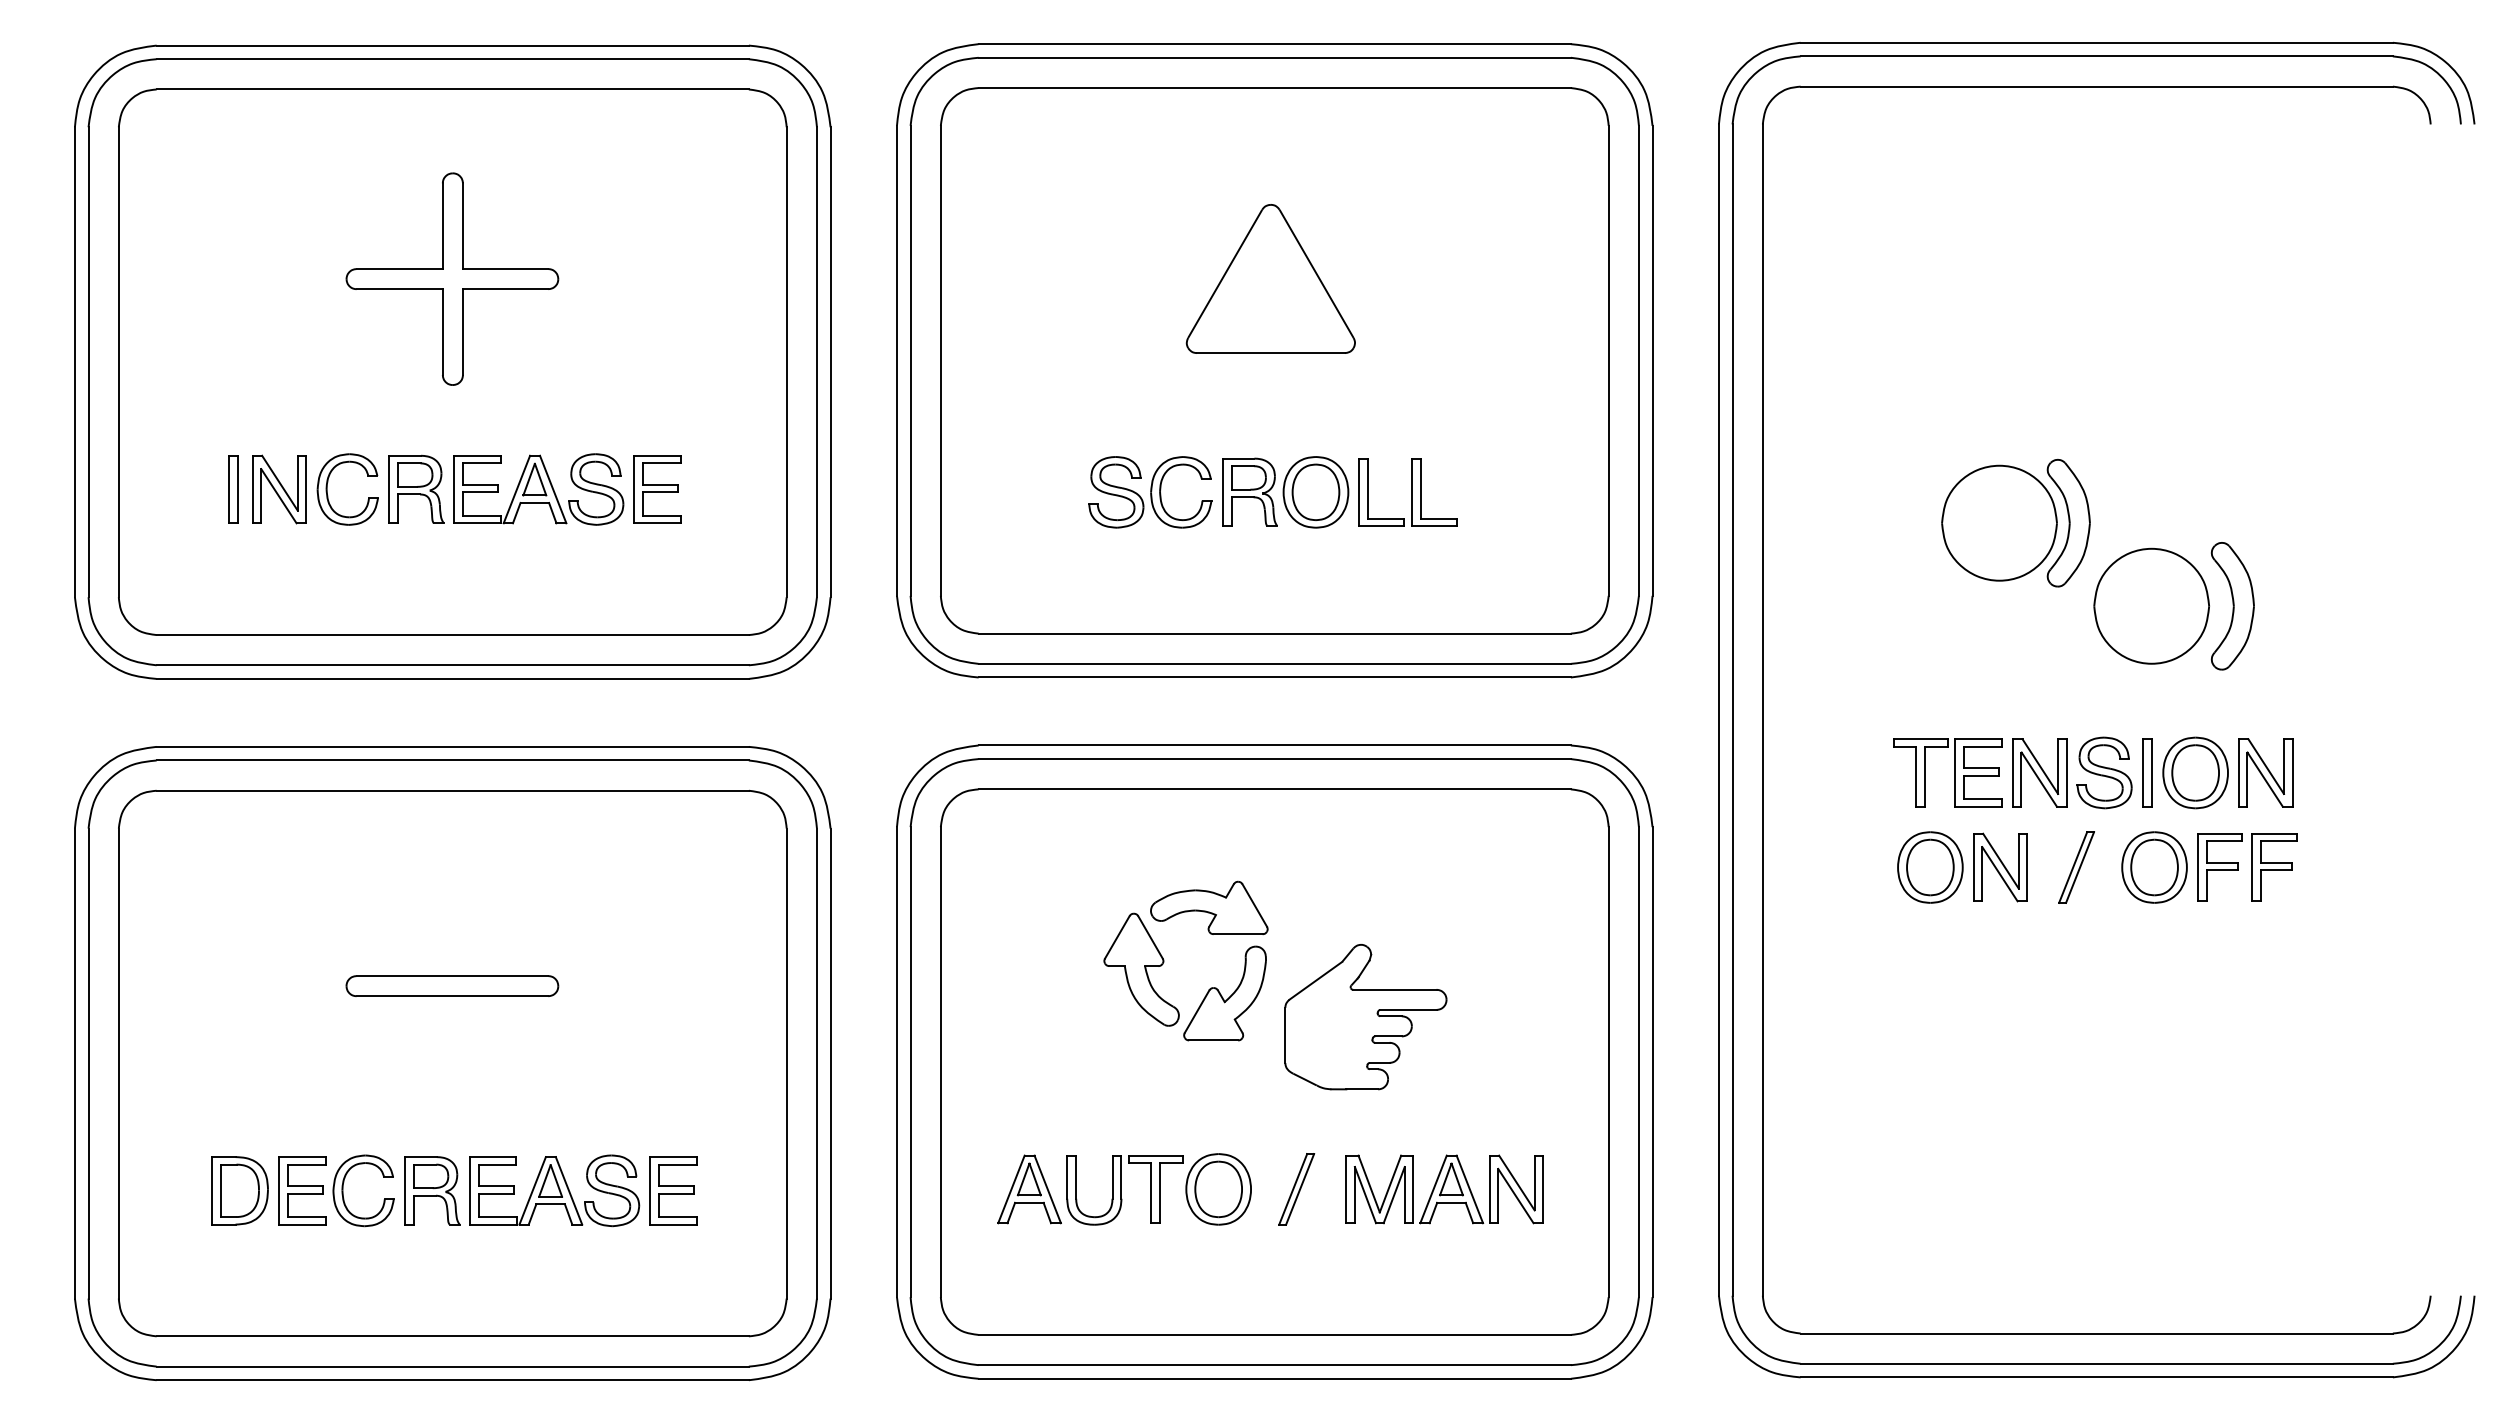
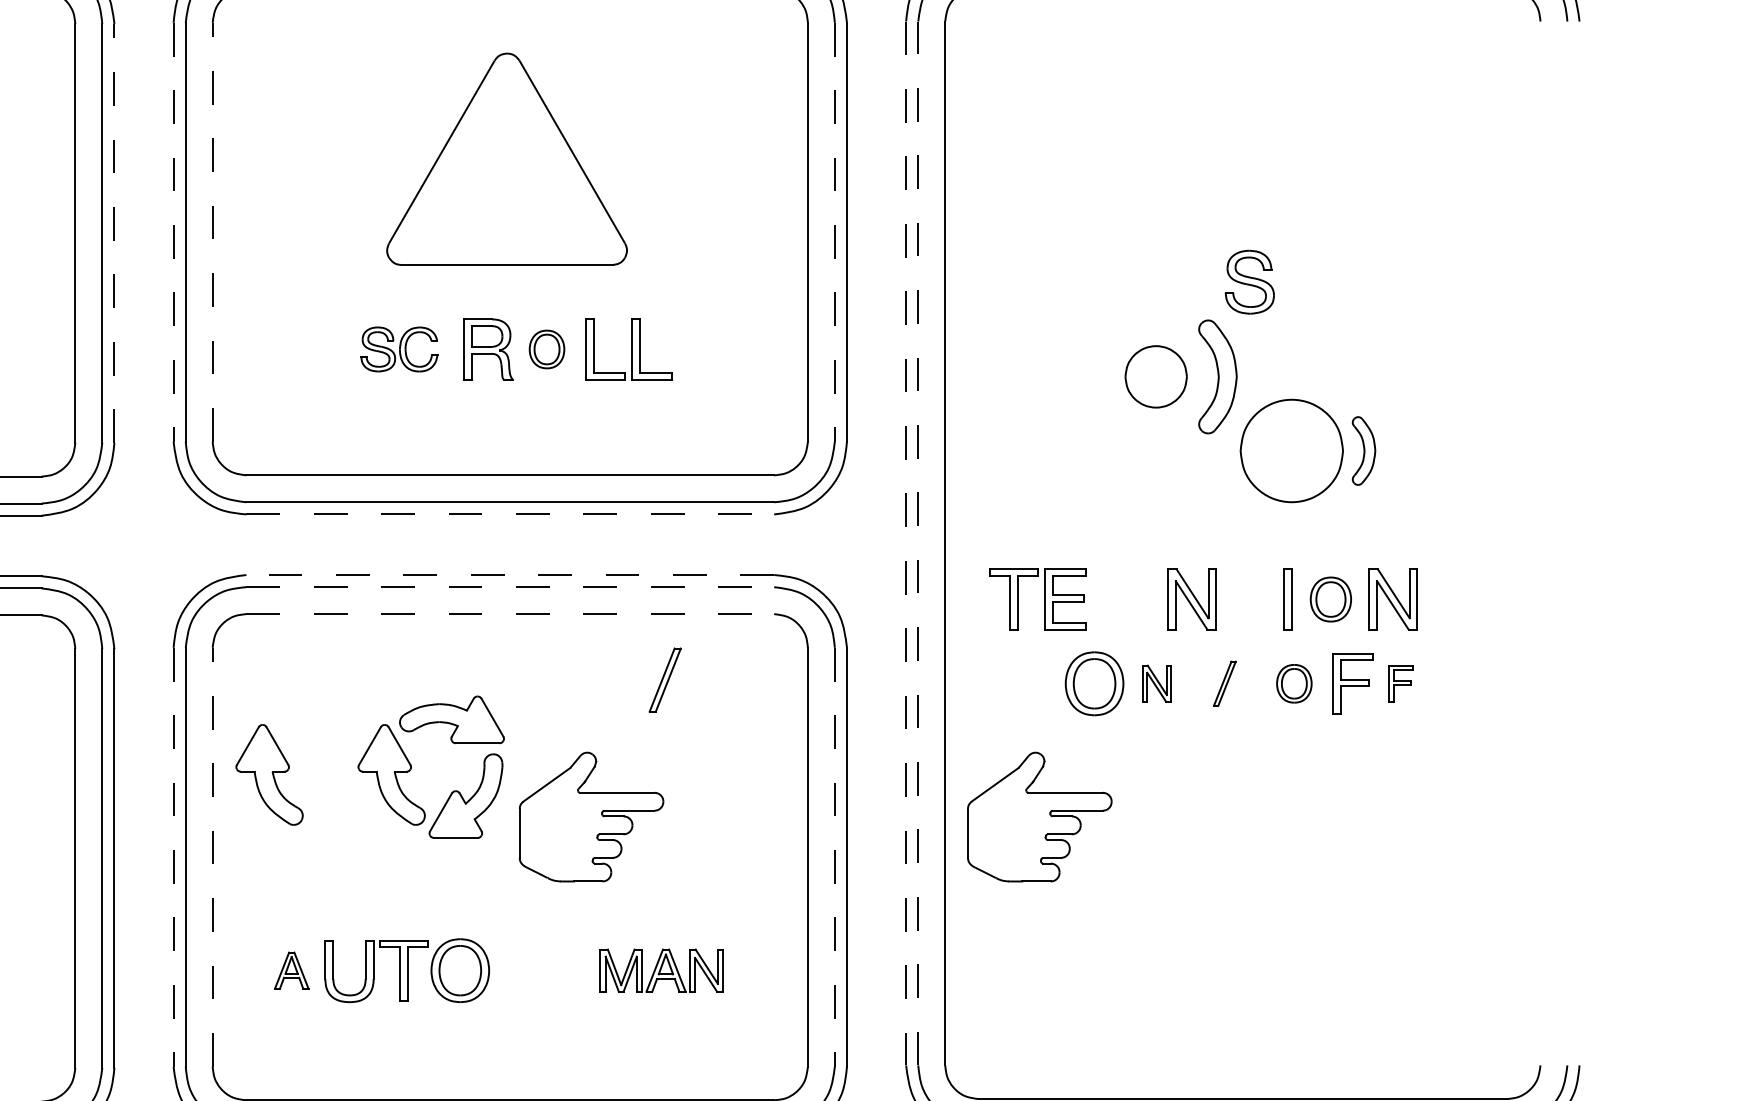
part: (1270, 278) -> (506, 158), size x1.6
line: (896, 360) -> (173, 231), solid -> dashed
line: (940, 360) -> (212, 231), solid -> dashed
line: (1638, 360) -> (834, 231), solid -> dashed
line: (830, 362) -> (114, 233), solid -> dashed
part: (1150, 492) -> (399, 349), size x0.7
part: (1315, 492) -> (546, 349), size x0.6
part: (1999, 522) -> (1156, 376), size x0.6
part: (2232, 606) -> (1363, 451), size x0.6
line: (1275, 677) -> (510, 514), solid -> dashed
line: (1718, 710) -> (905, 543), solid -> dashed
line: (1732, 710) -> (918, 543), solid -> dashed
line: (1274, 745) -> (510, 575), solid -> dashed
line: (1275, 759) -> (510, 587), solid -> dashed
part: (1954, 772) -> (1043, 599), moved
part: (2104, 772) -> (1249, 281), moved
part: (2195, 772) -> (1330, 599), size x0.7
line: (1275, 789) -> (510, 614), solid -> dashed
part: (2000, 867) -> (1157, 683), size x0.6
part: (2076, 867) -> (1224, 683), size x0.7
part: (2154, 867) -> (1294, 683), size x0.6
part: (2274, 867) -> (1401, 683), size x0.6
part: (1004, 969) -> (269, 774), added
part: (1868, 1017) -> (1039, 817), added
line: (896, 1062) -> (173, 857), solid -> dashed
line: (940, 1062) -> (212, 857), solid -> dashed
line: (1638, 1062) -> (834, 857), solid -> dashed
part: (1029, 1189) -> (291, 970), size x0.6
part: (1296, 1189) -> (665, 680), moved
part: (1444, 1189) -> (661, 970), size x0.7

